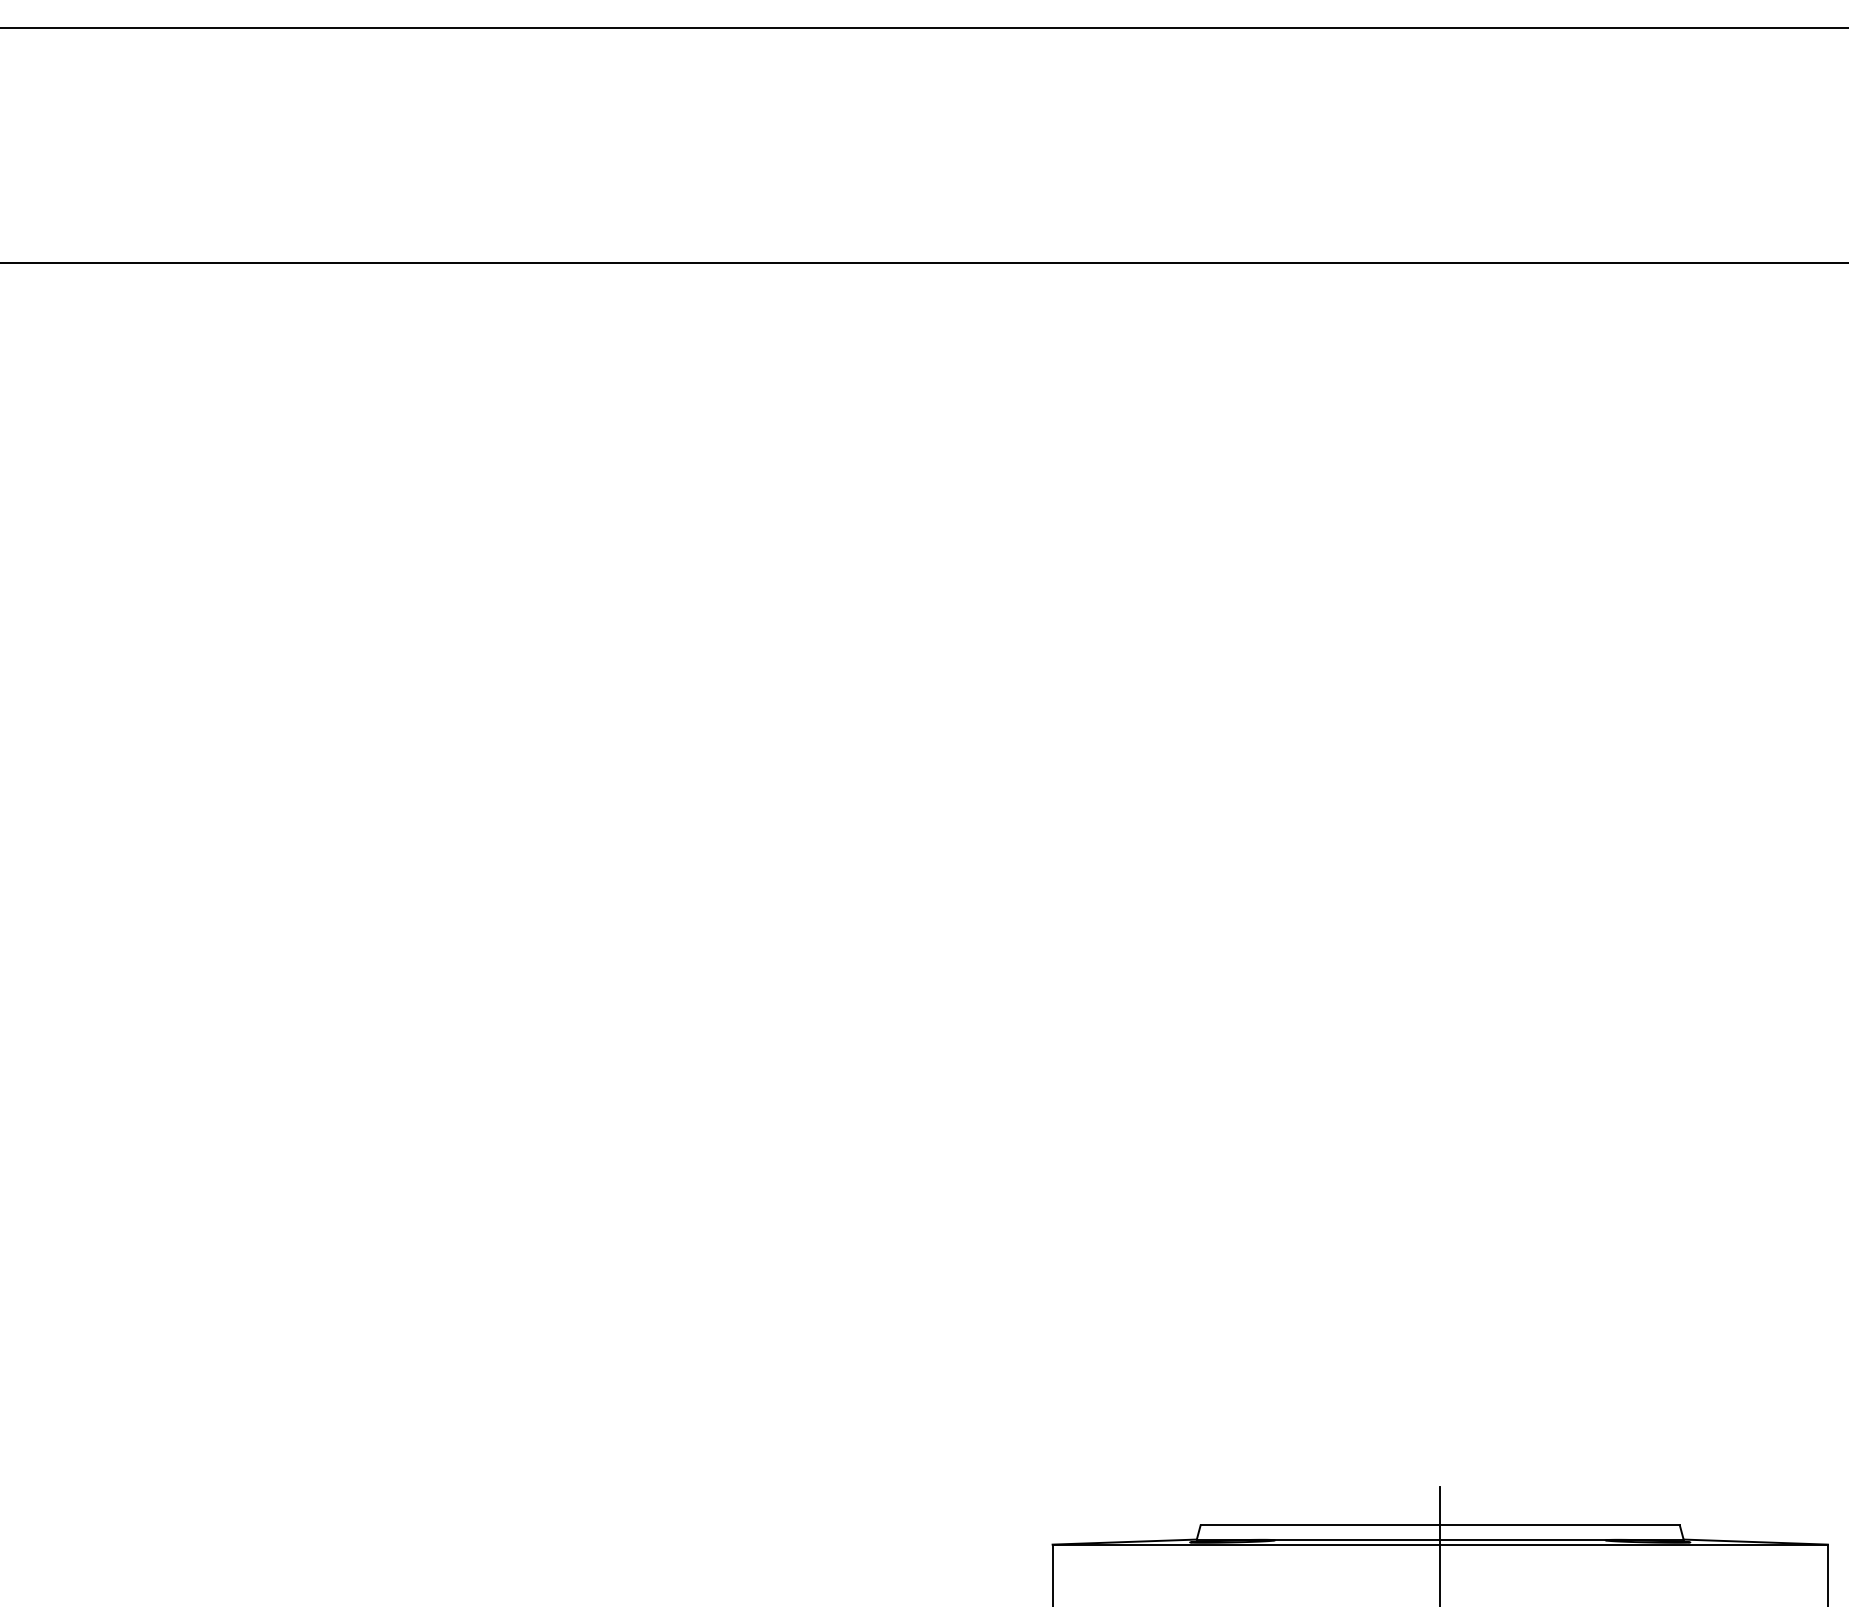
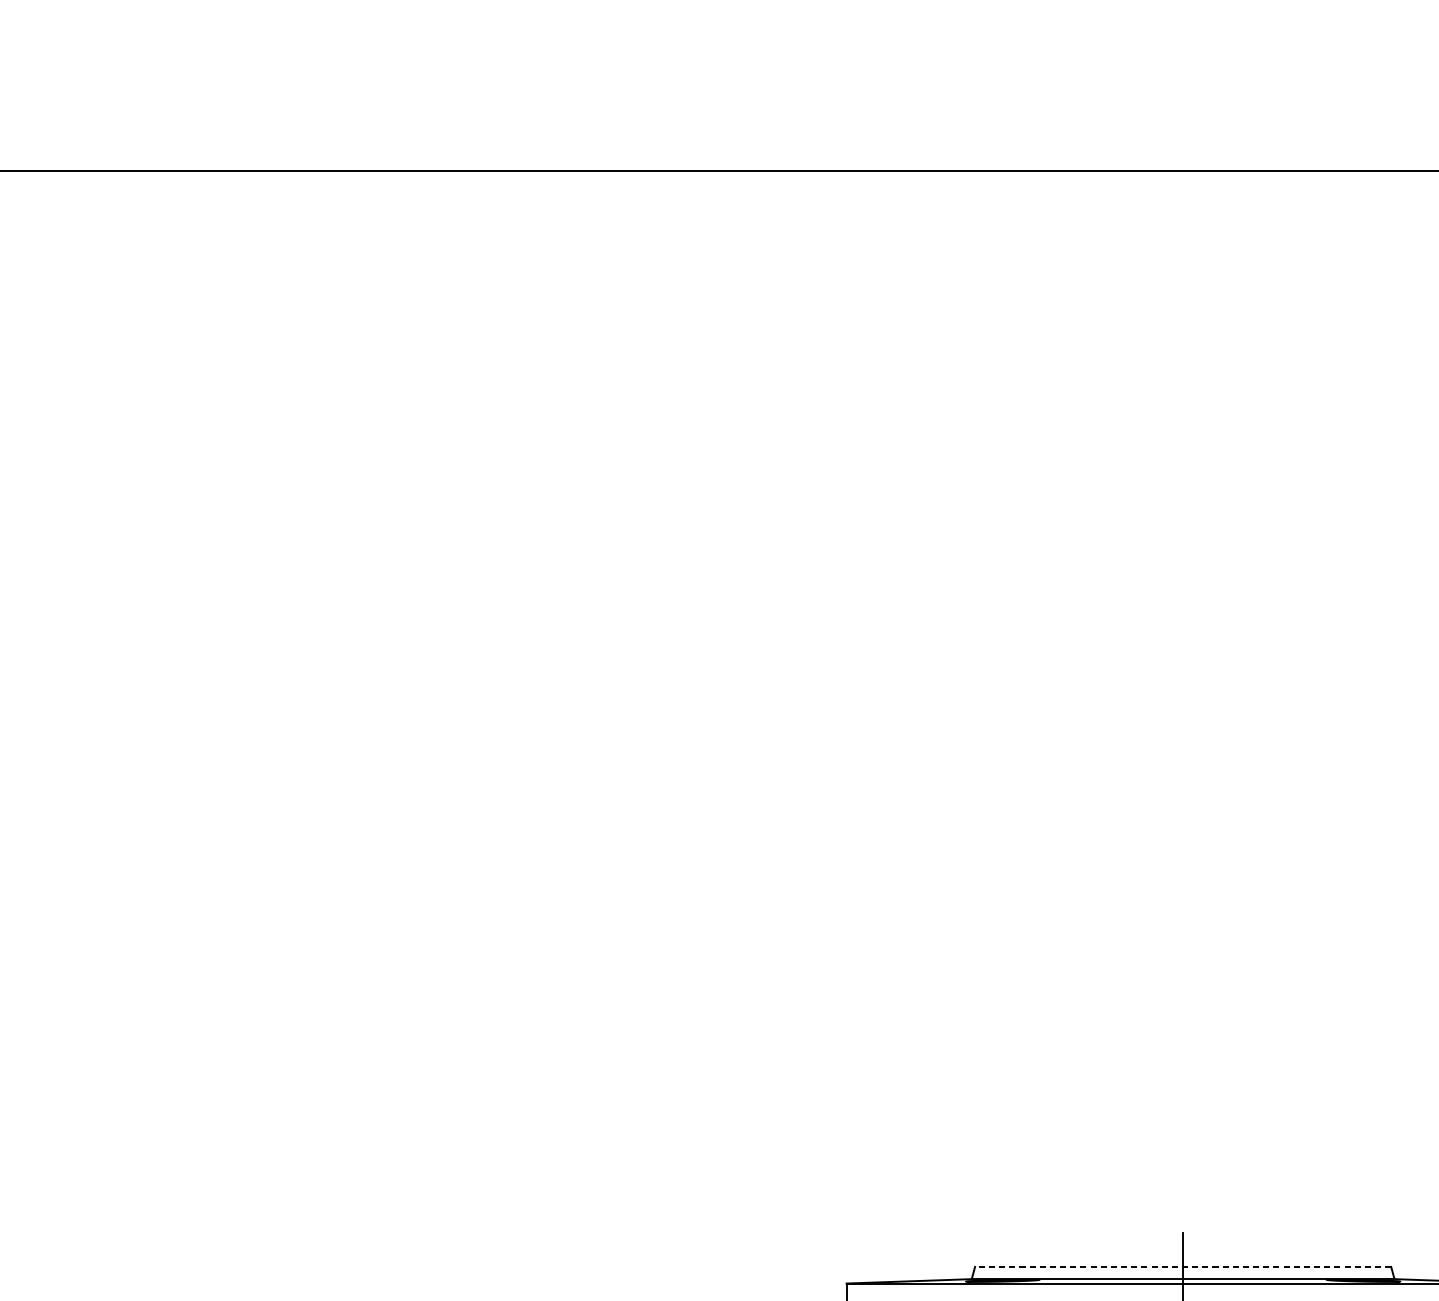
line: (1440, 1525) -> (1183, 1266), solid -> dashed

